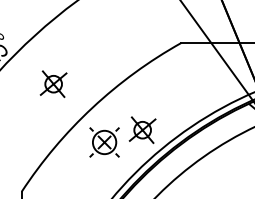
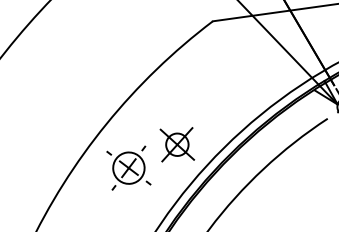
part: (53, 83) -> (49, 99), removed

